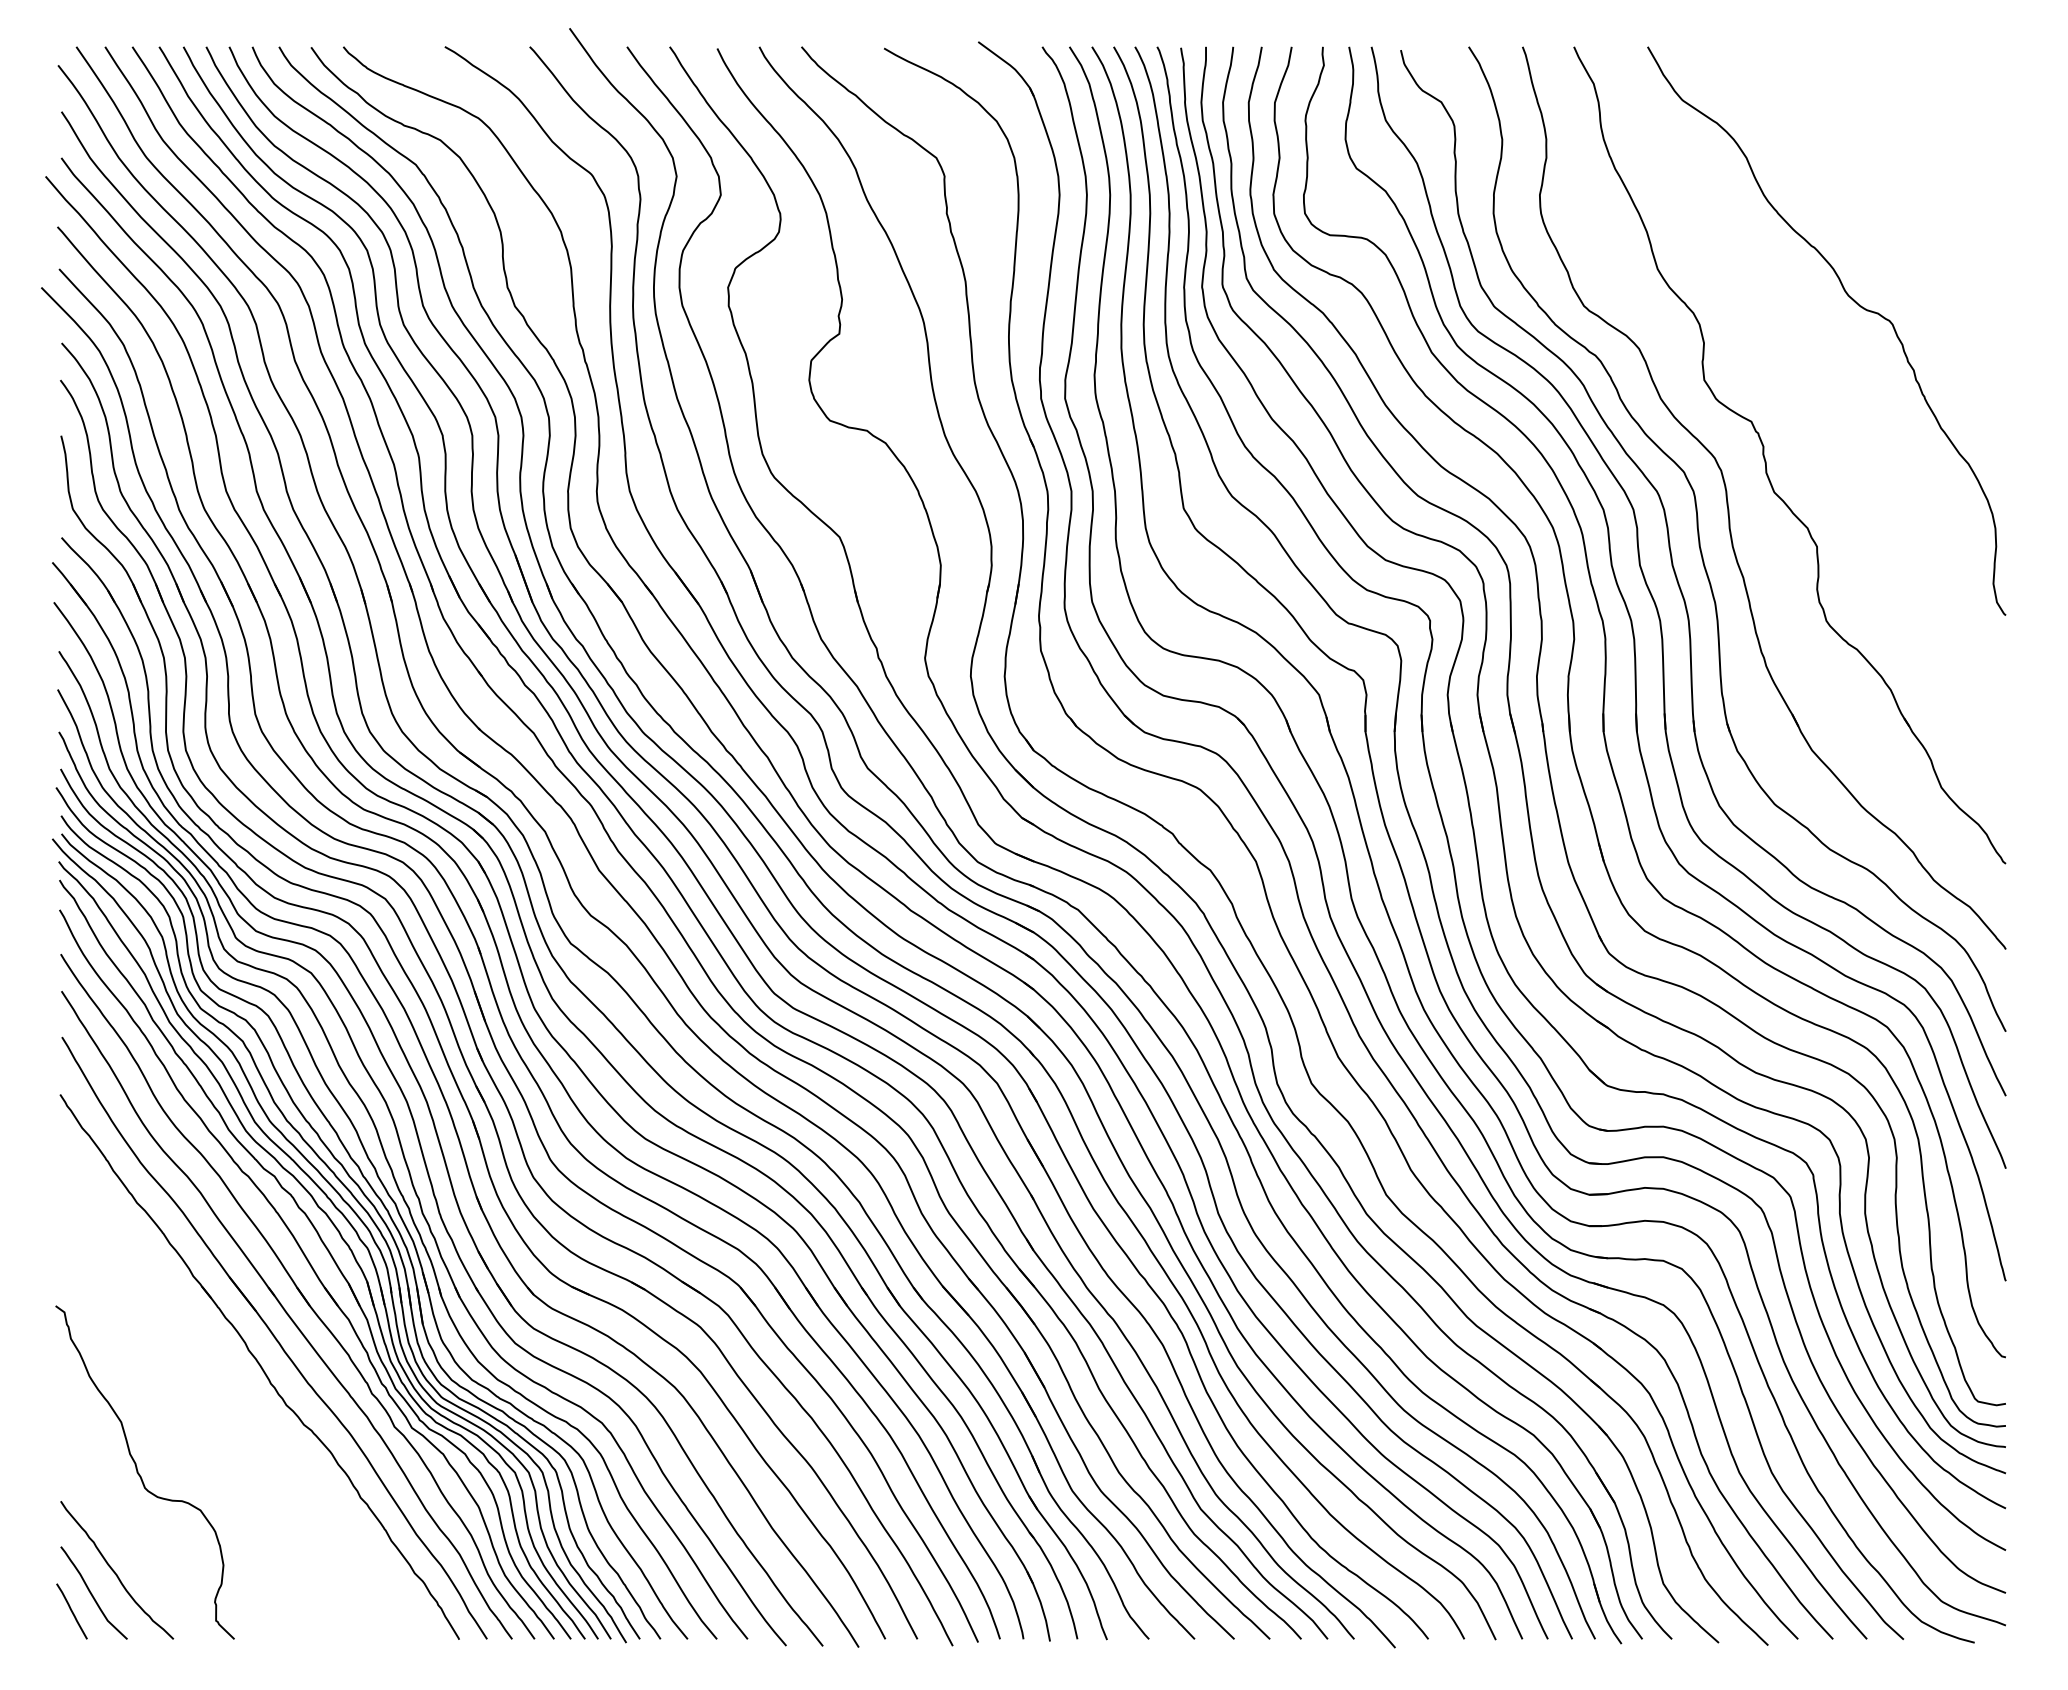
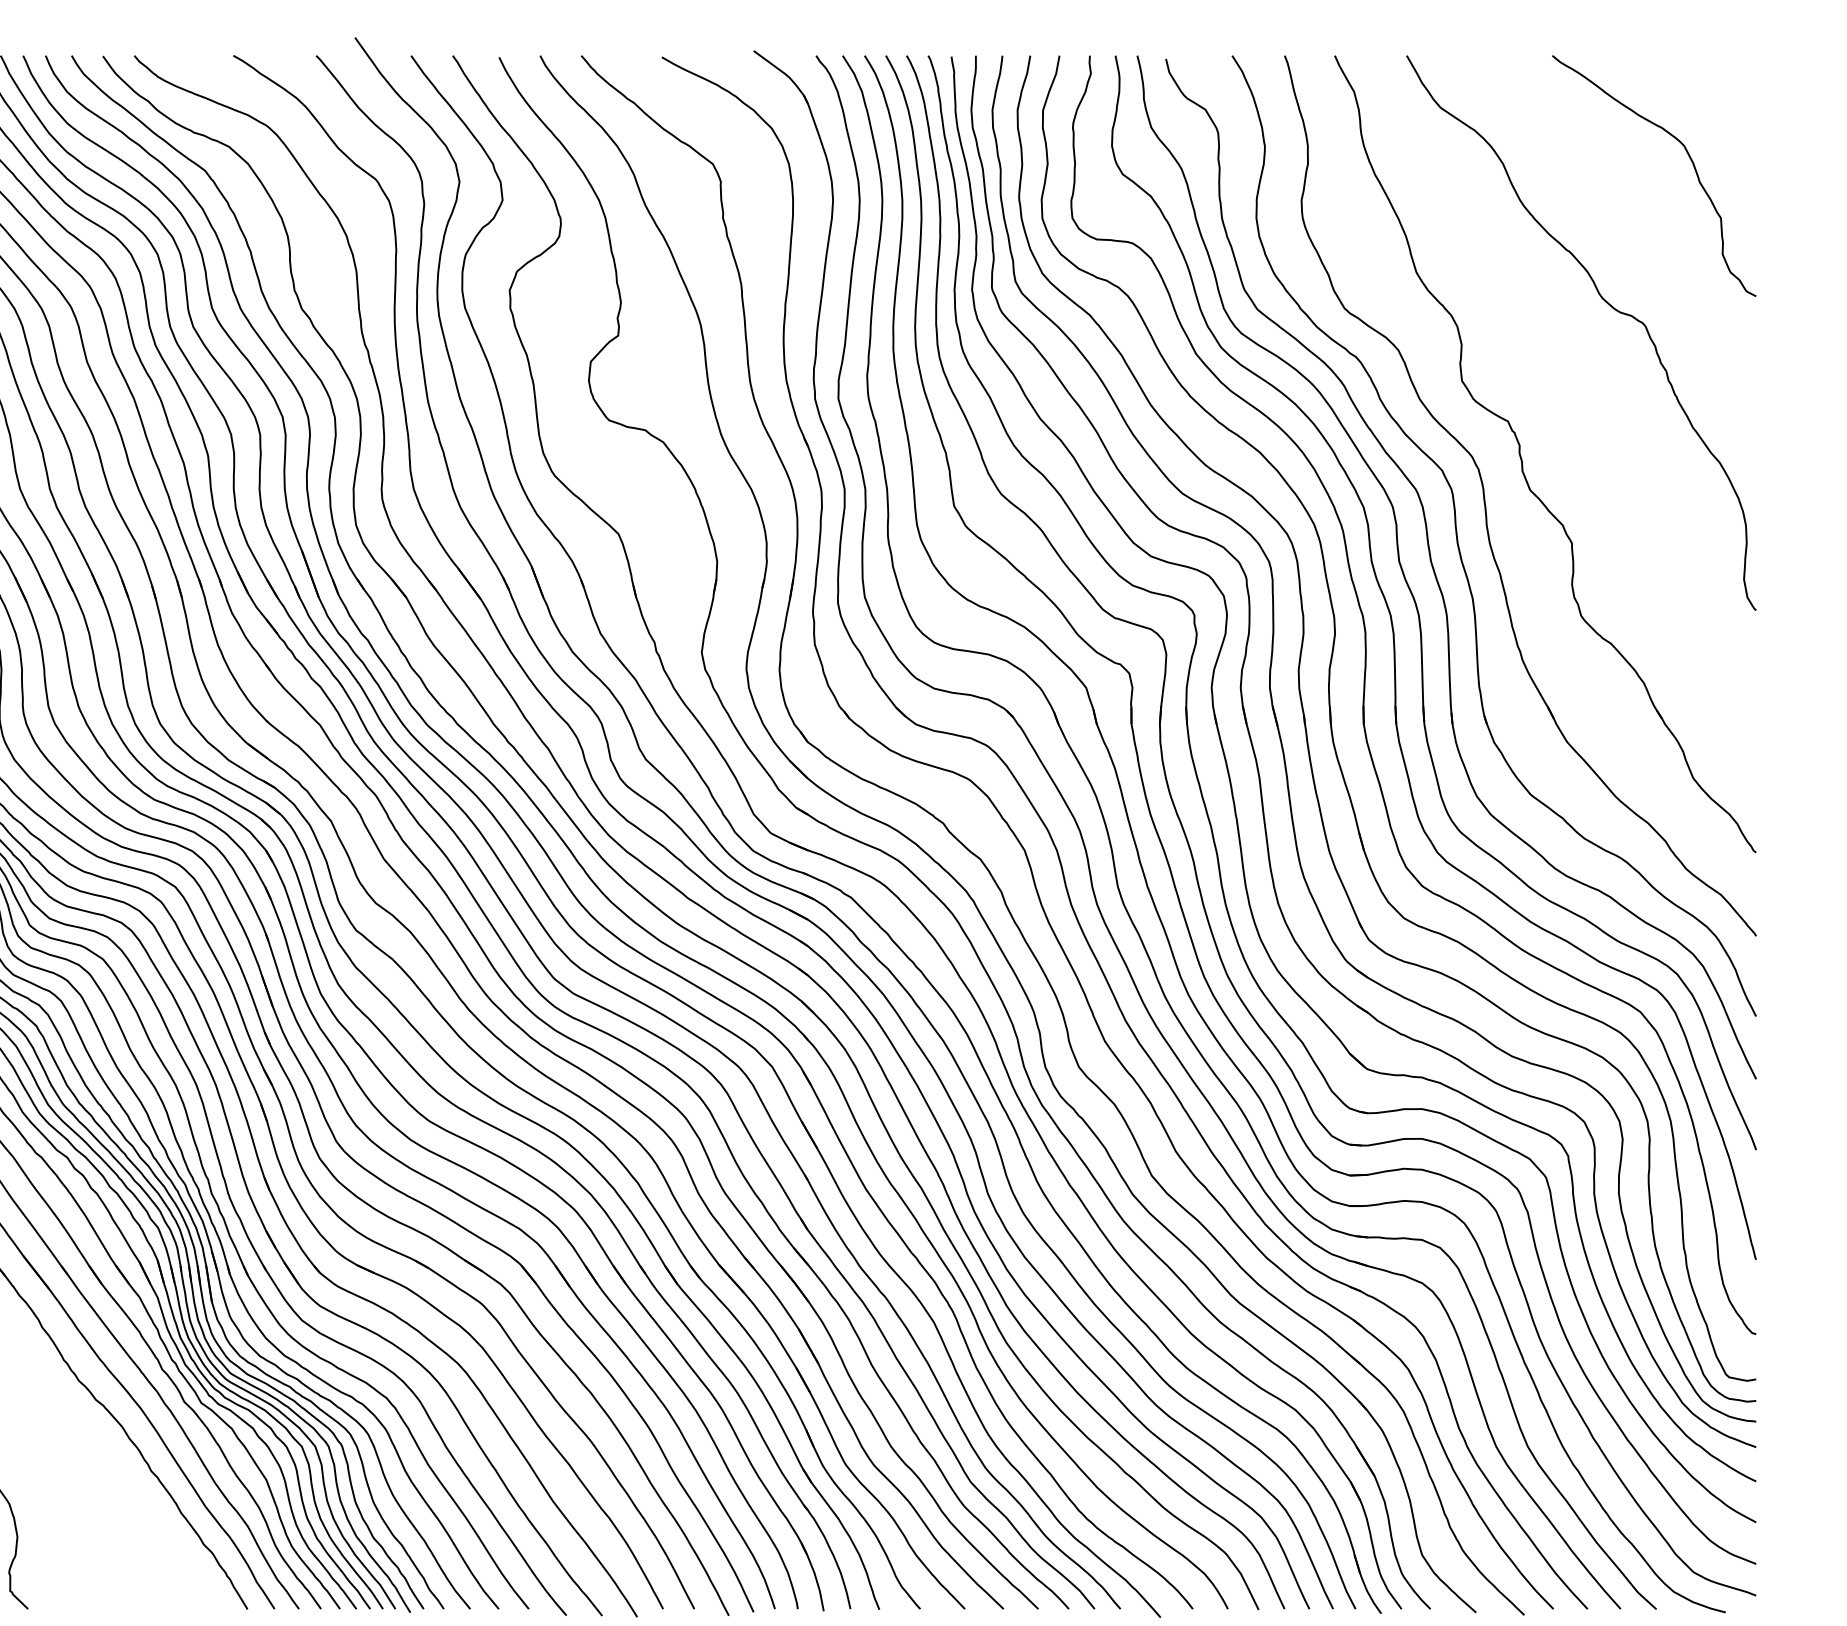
curve: (1936, 150) -> (1688, 156), added

